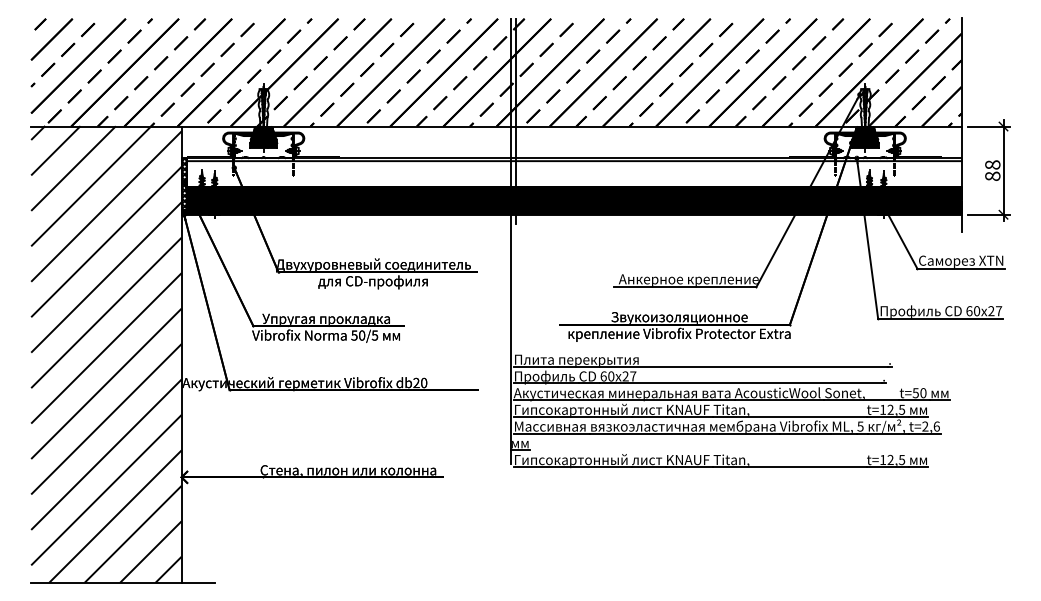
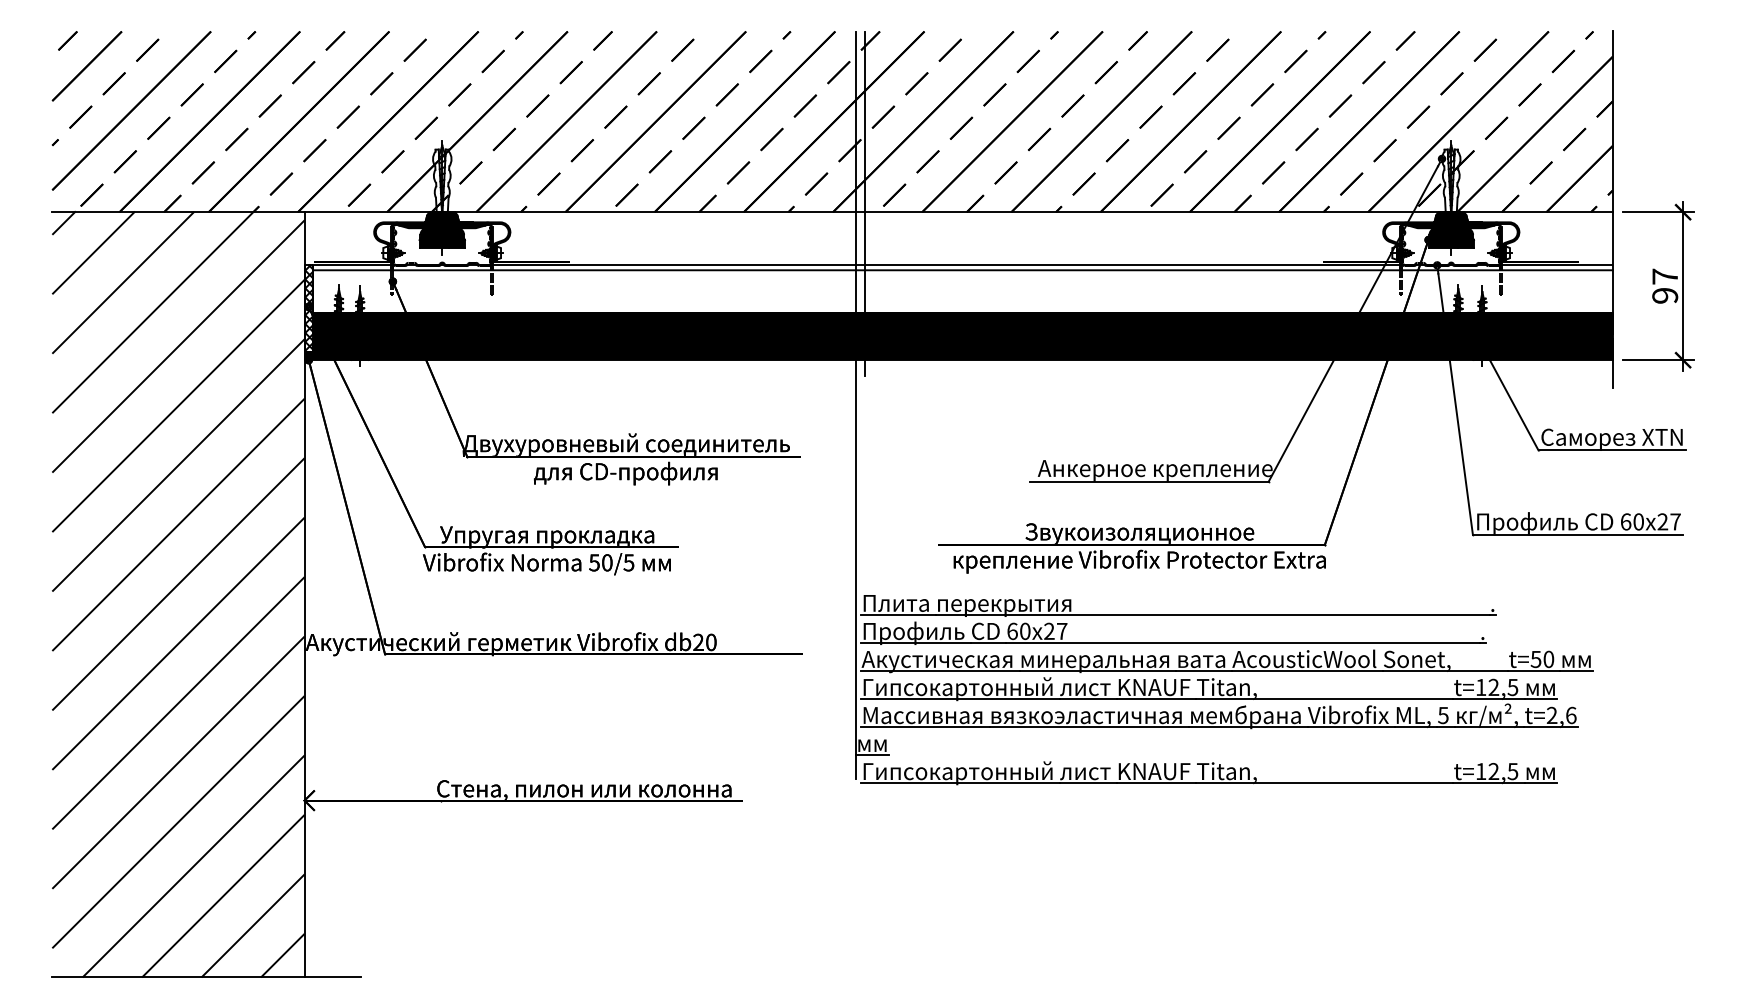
text: (992, 170) -> (1664, 285), 88 -> 97

